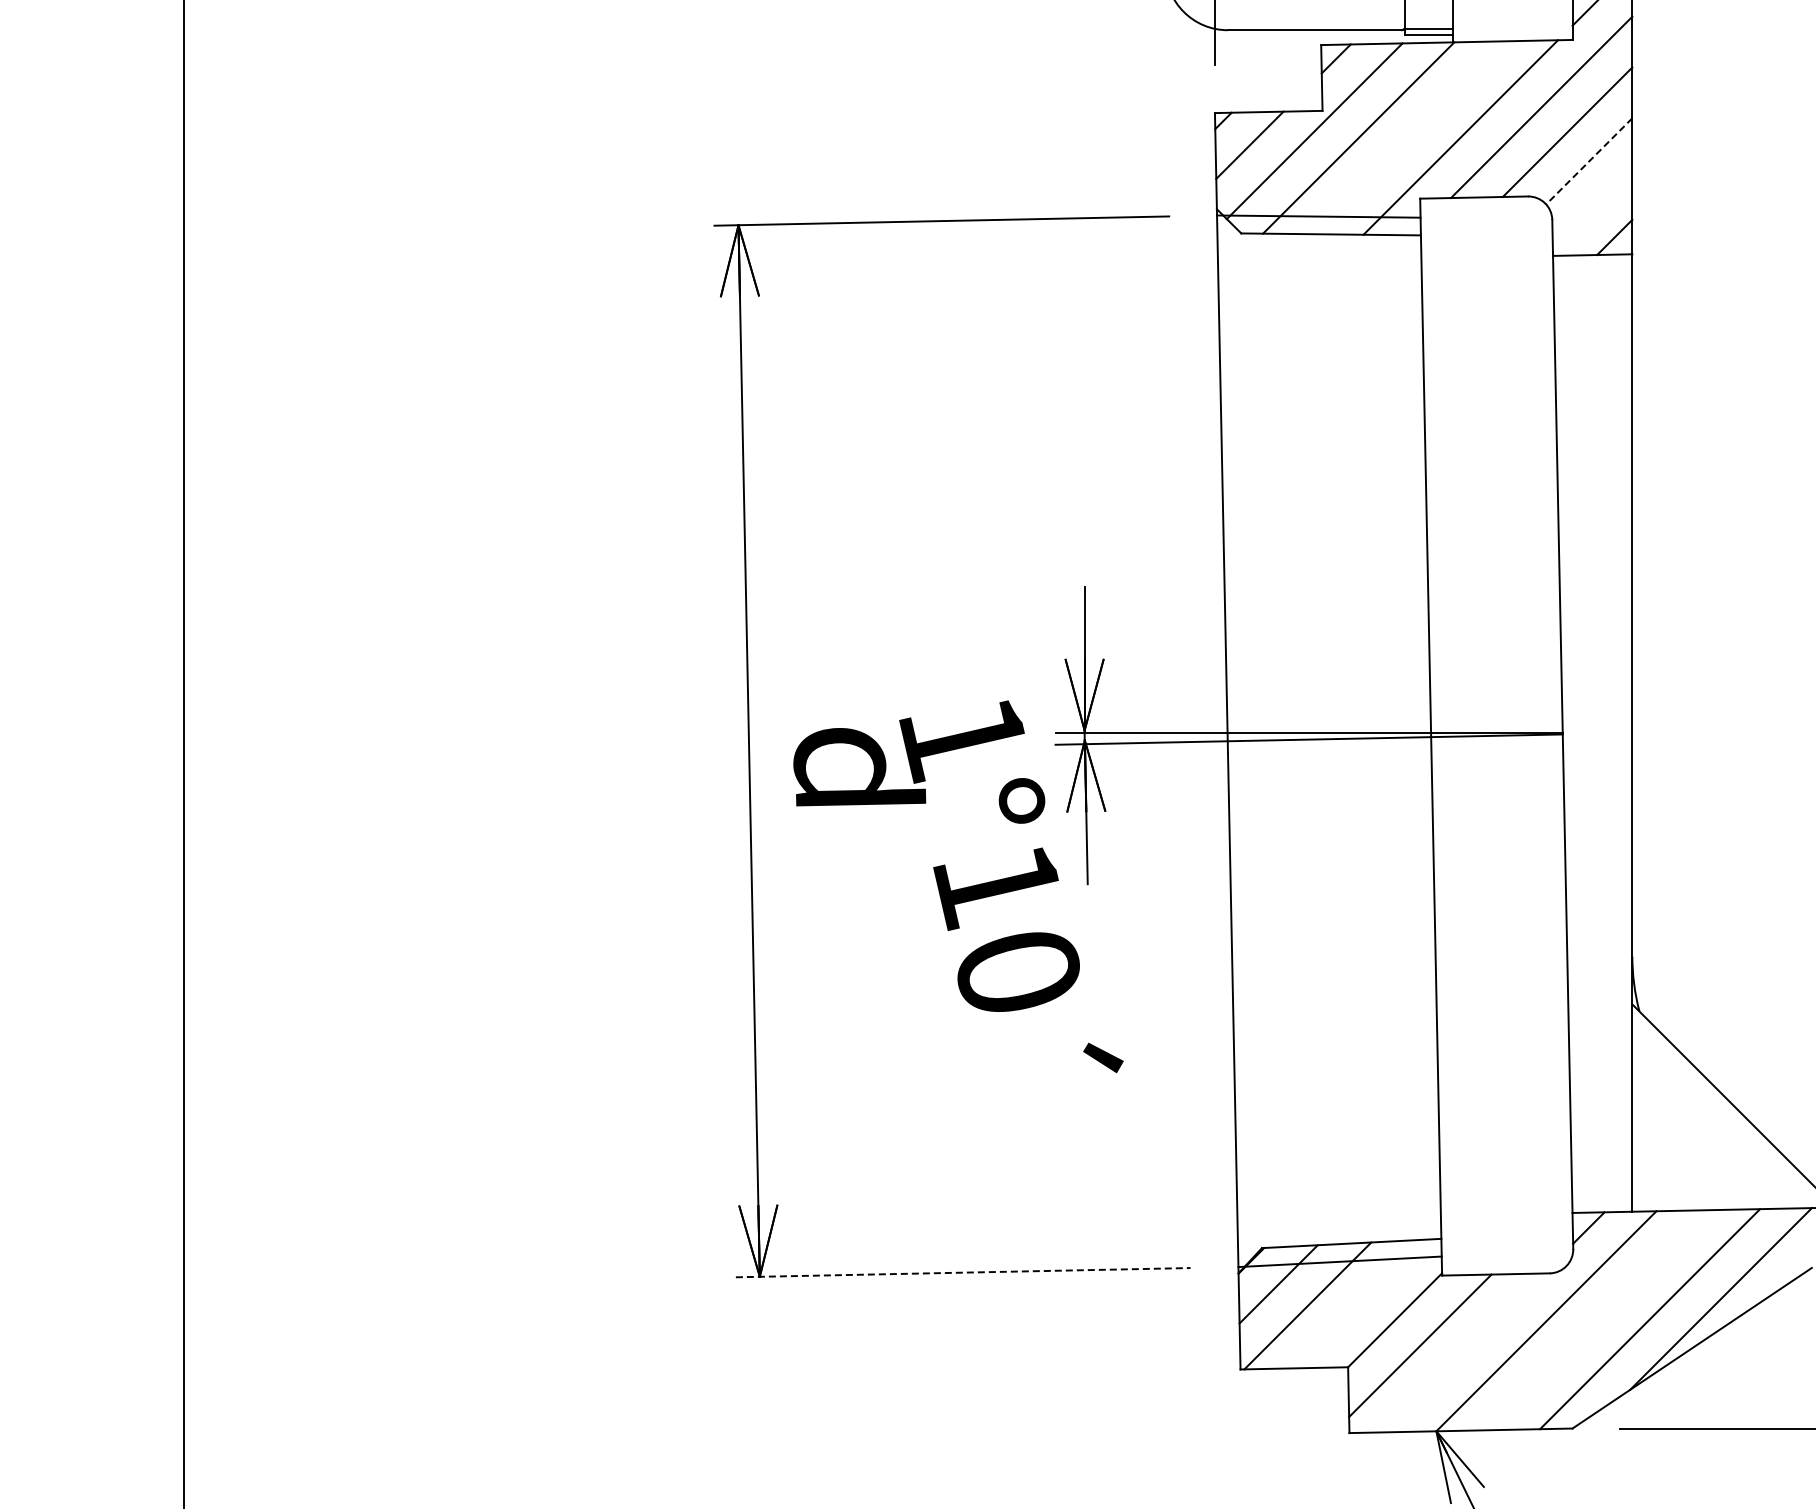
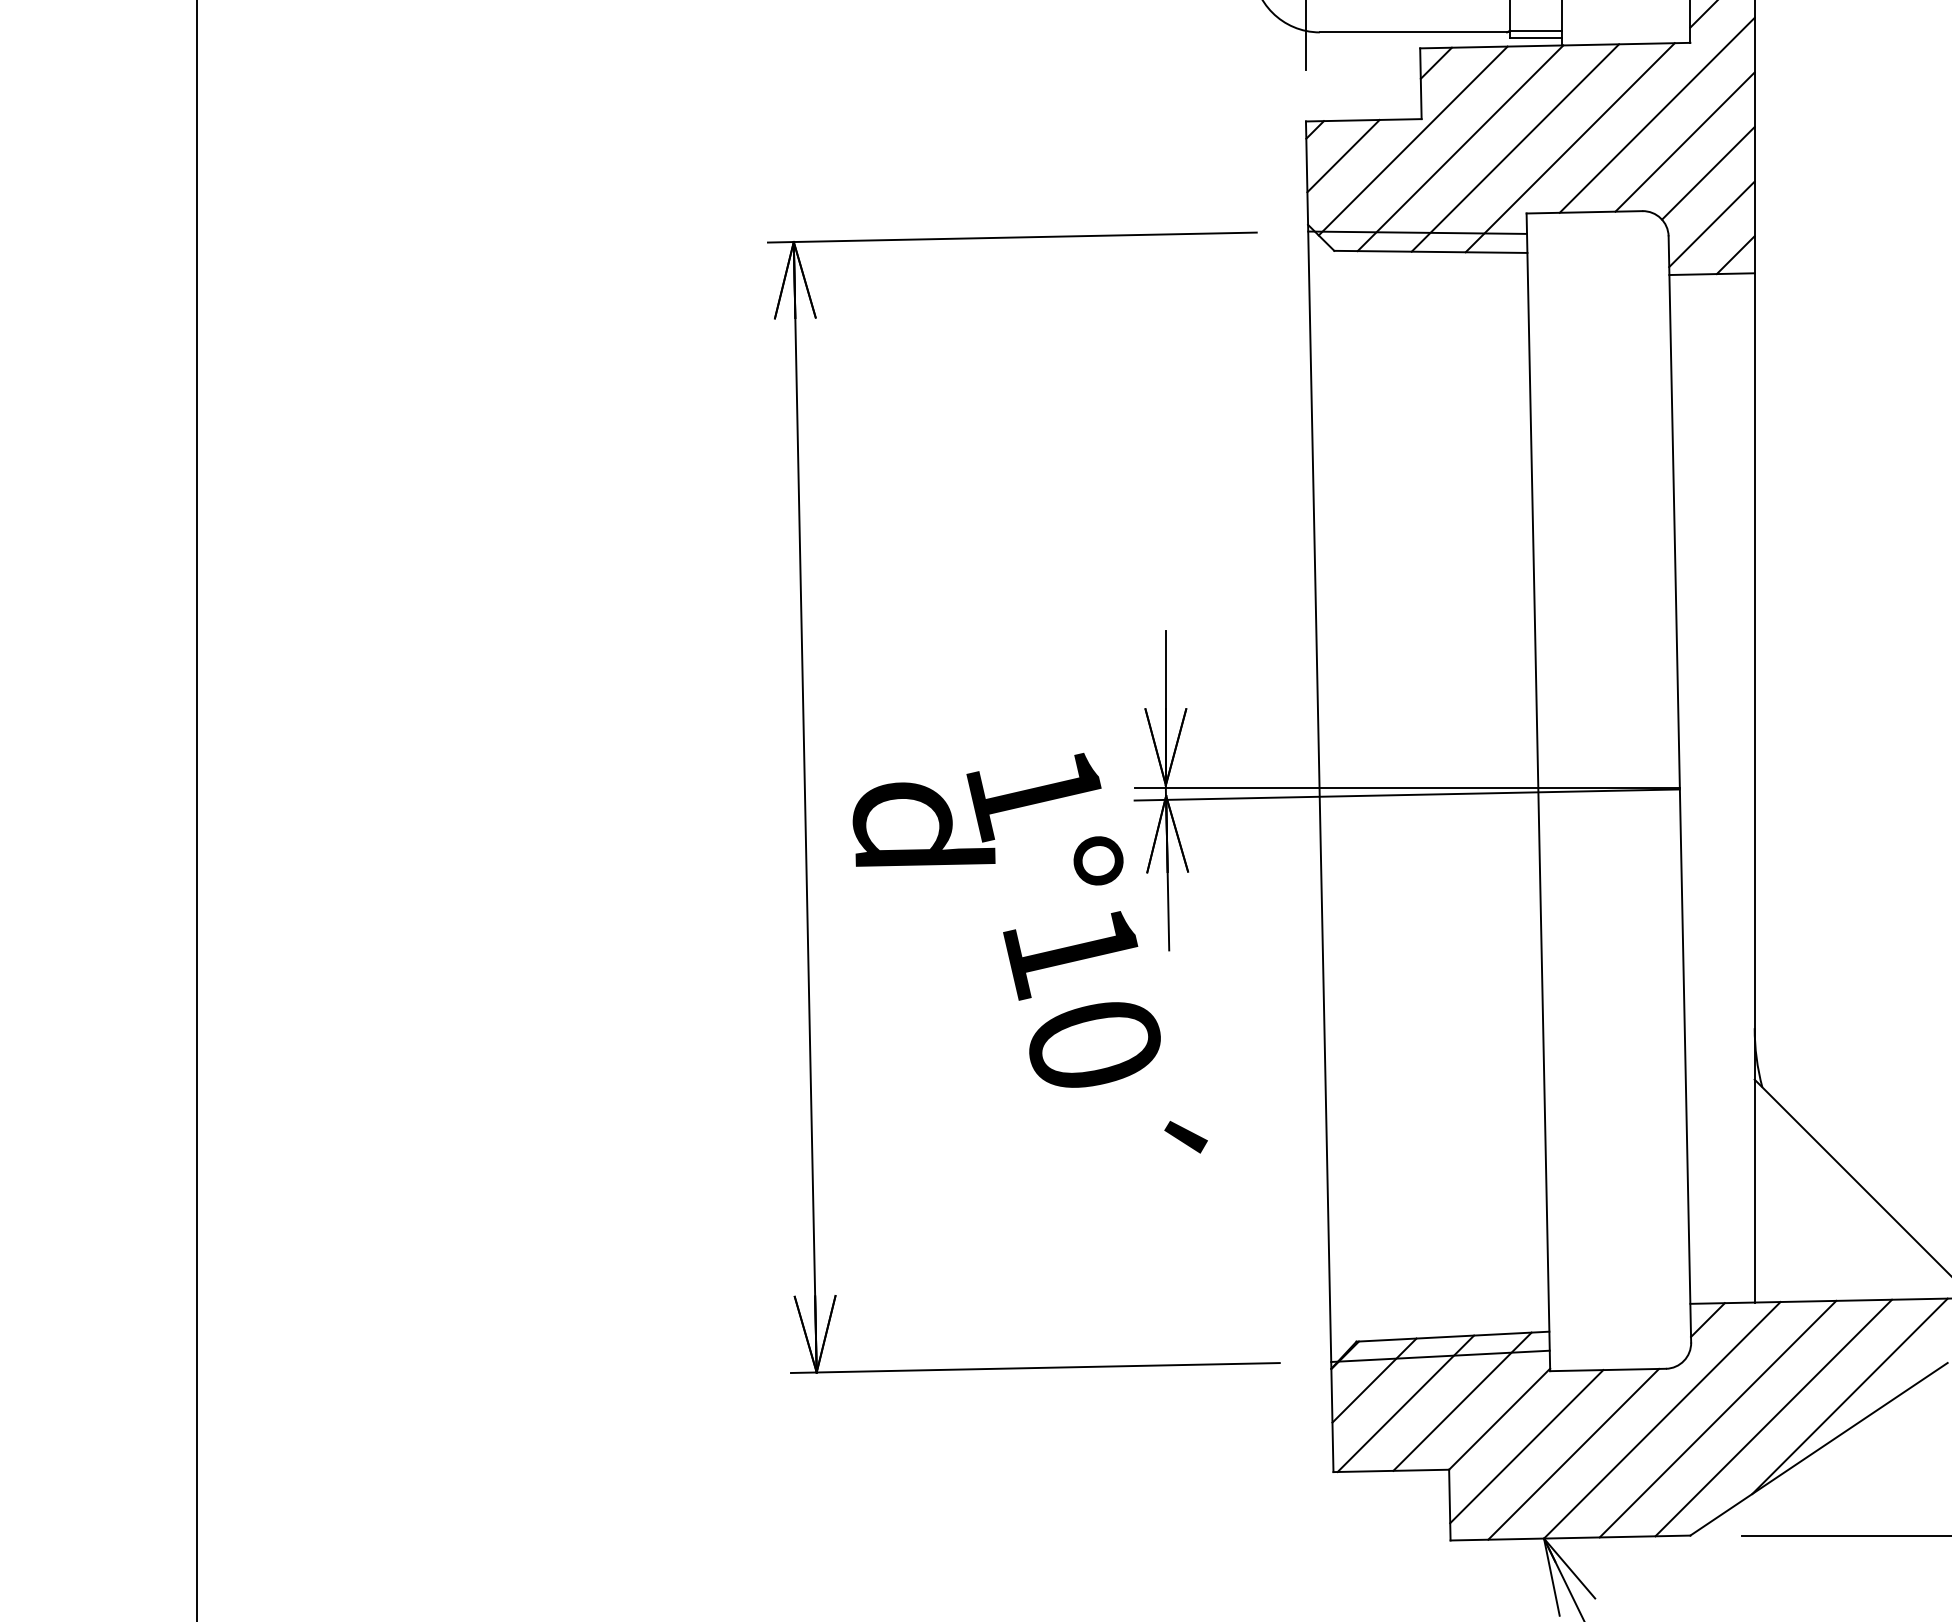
line: (1409, 137) -> (1515, 147), added
line: (1589, 161) -> (1708, 173), dashed -> solid
line: (1592, 208) -> (1711, 224), added
line: (963, 1272) -> (1035, 1367), dashed -> solid
line: (1360, 1303) -> (1462, 1401), added
line: (1598, 1320) -> (1718, 1419), added
line: (1463, 1352) -> (1573, 1453), added

